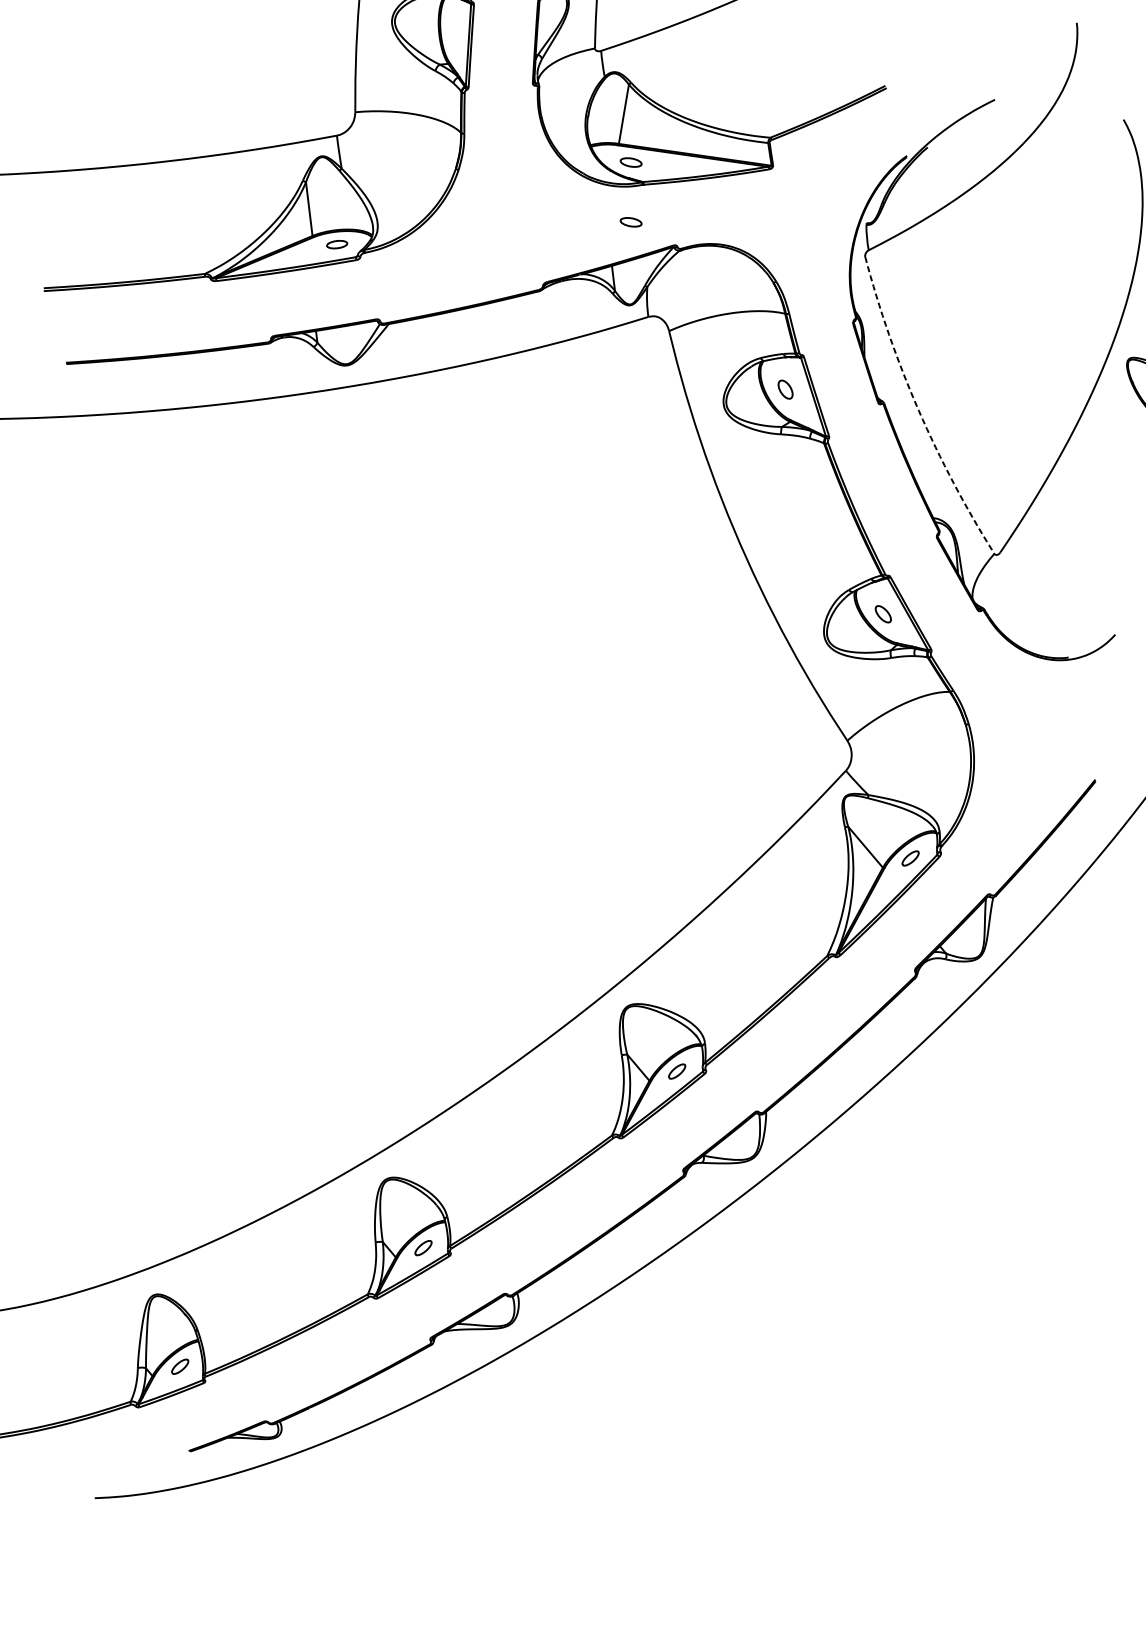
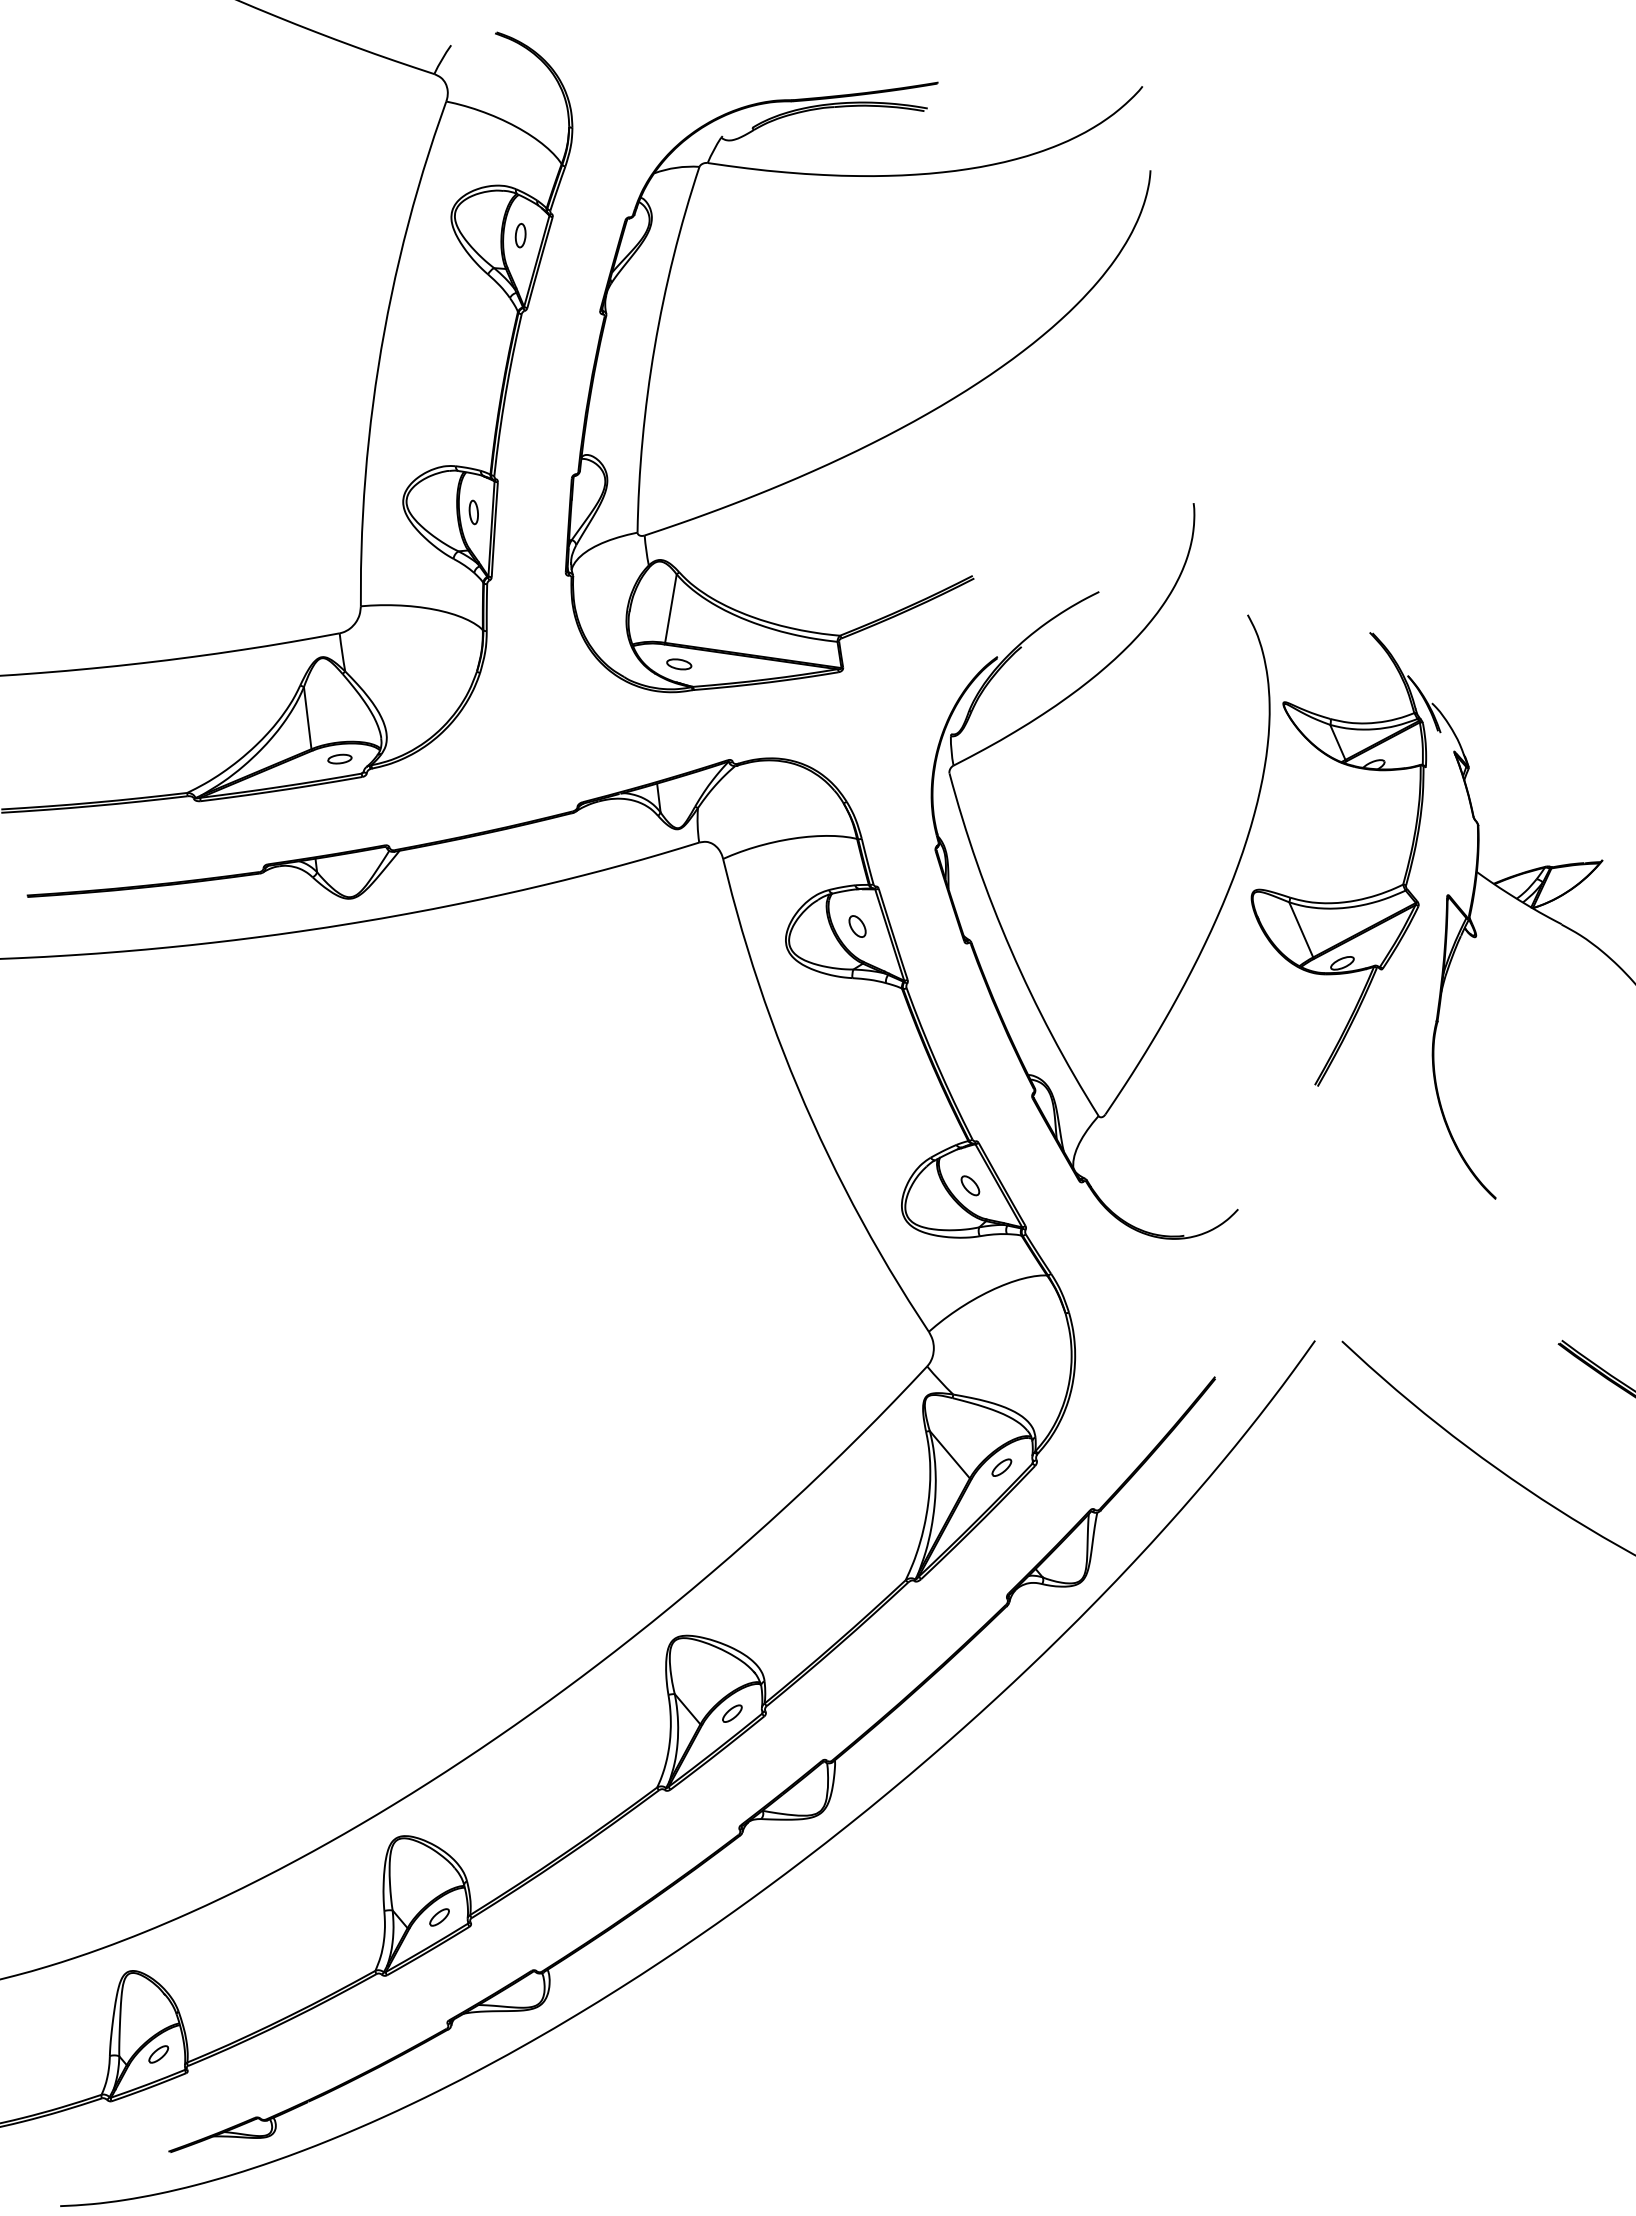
part: (452, 30) -> (473, 512), added
part: (631, 222) -> (679, 733), removed
arc: (918, 410) -> (1011, 950), dashed -> solid

